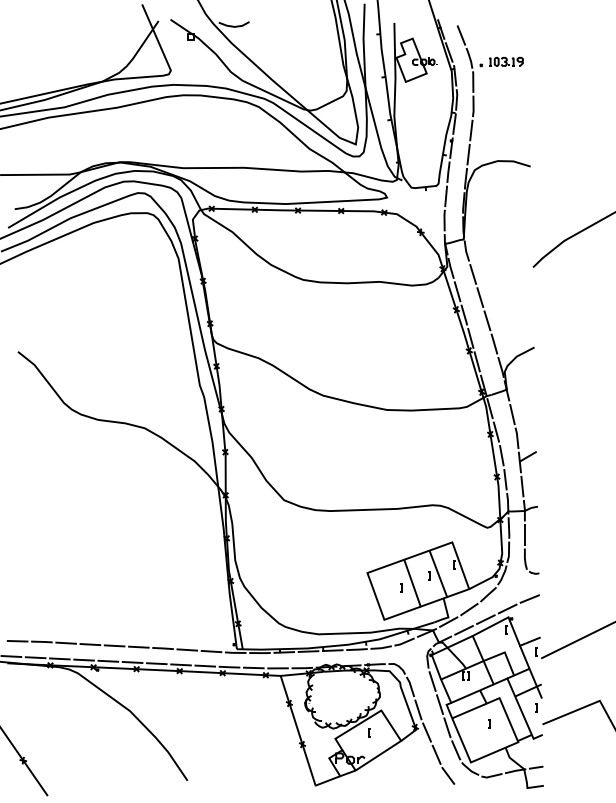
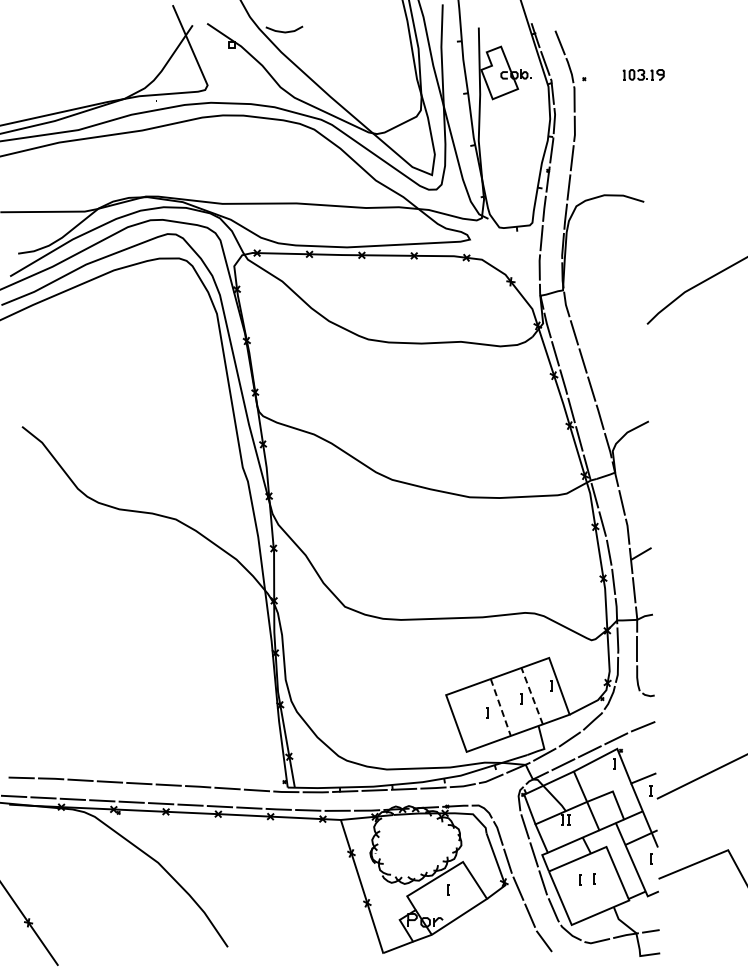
part: (506, 61) -> (643, 74), moved
line: (438, 574) -> (532, 696), solid -> dashed
line: (413, 584) -> (501, 708), solid -> dashed
line: (478, 724) -> (580, 879), added

